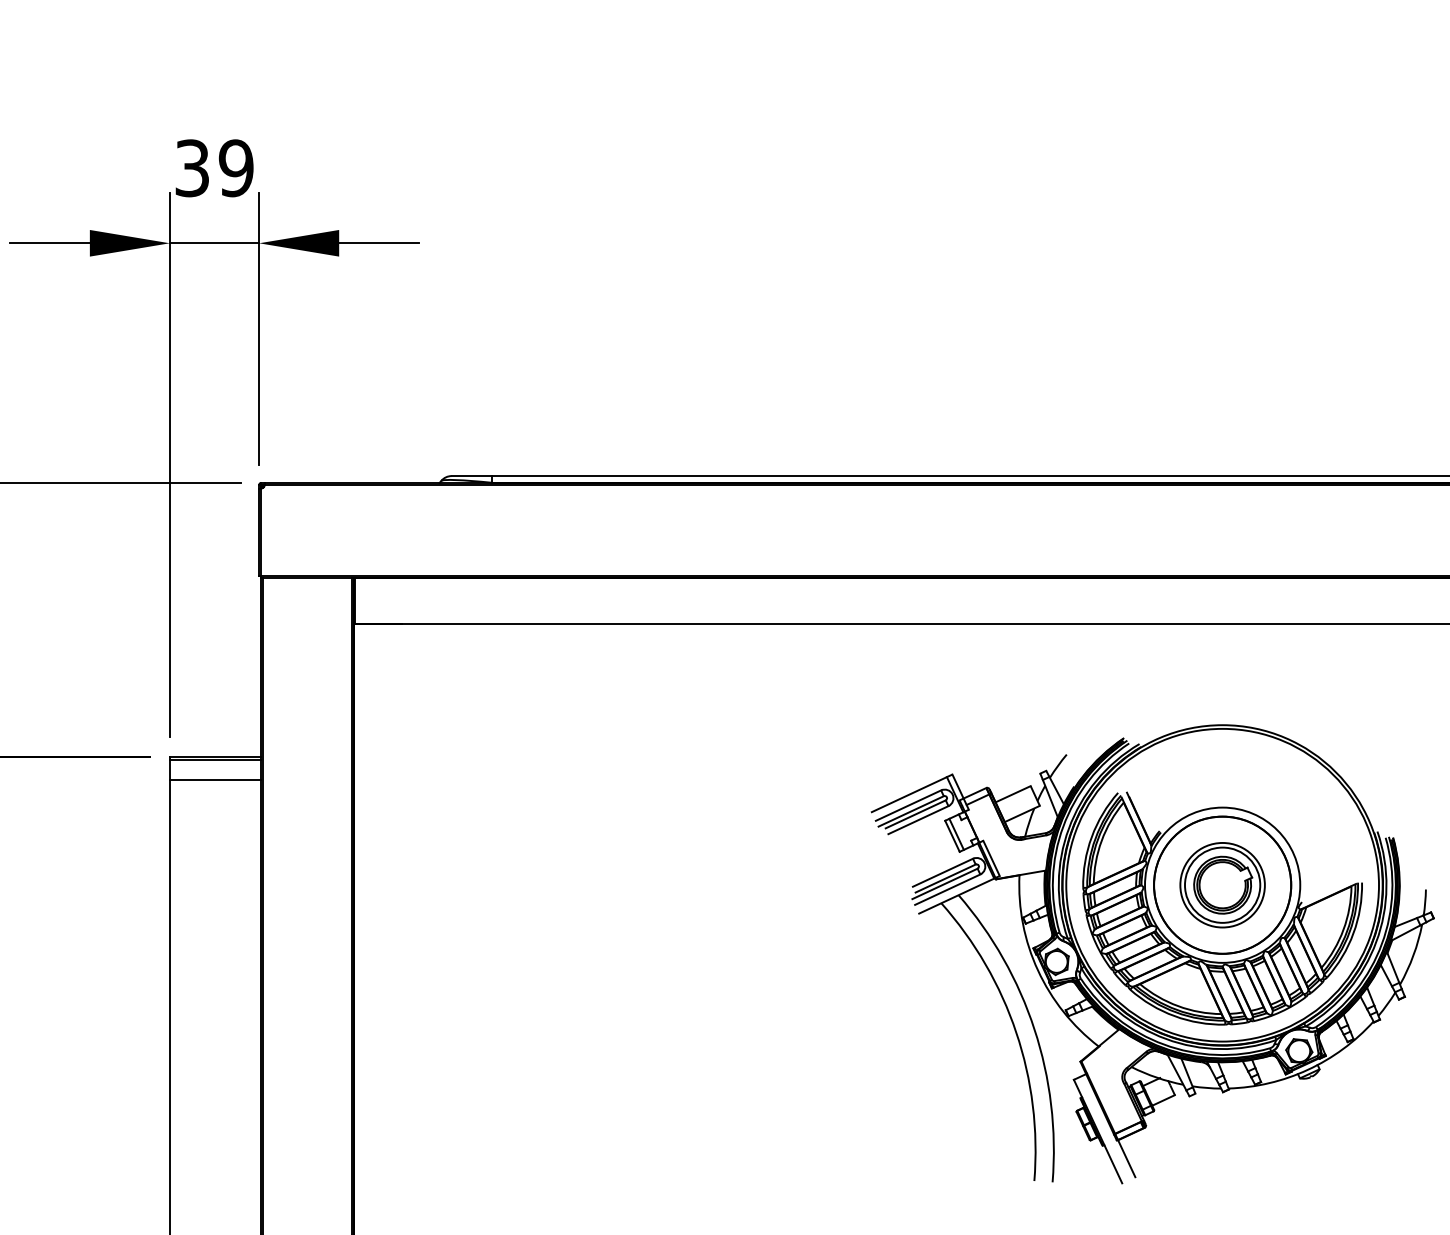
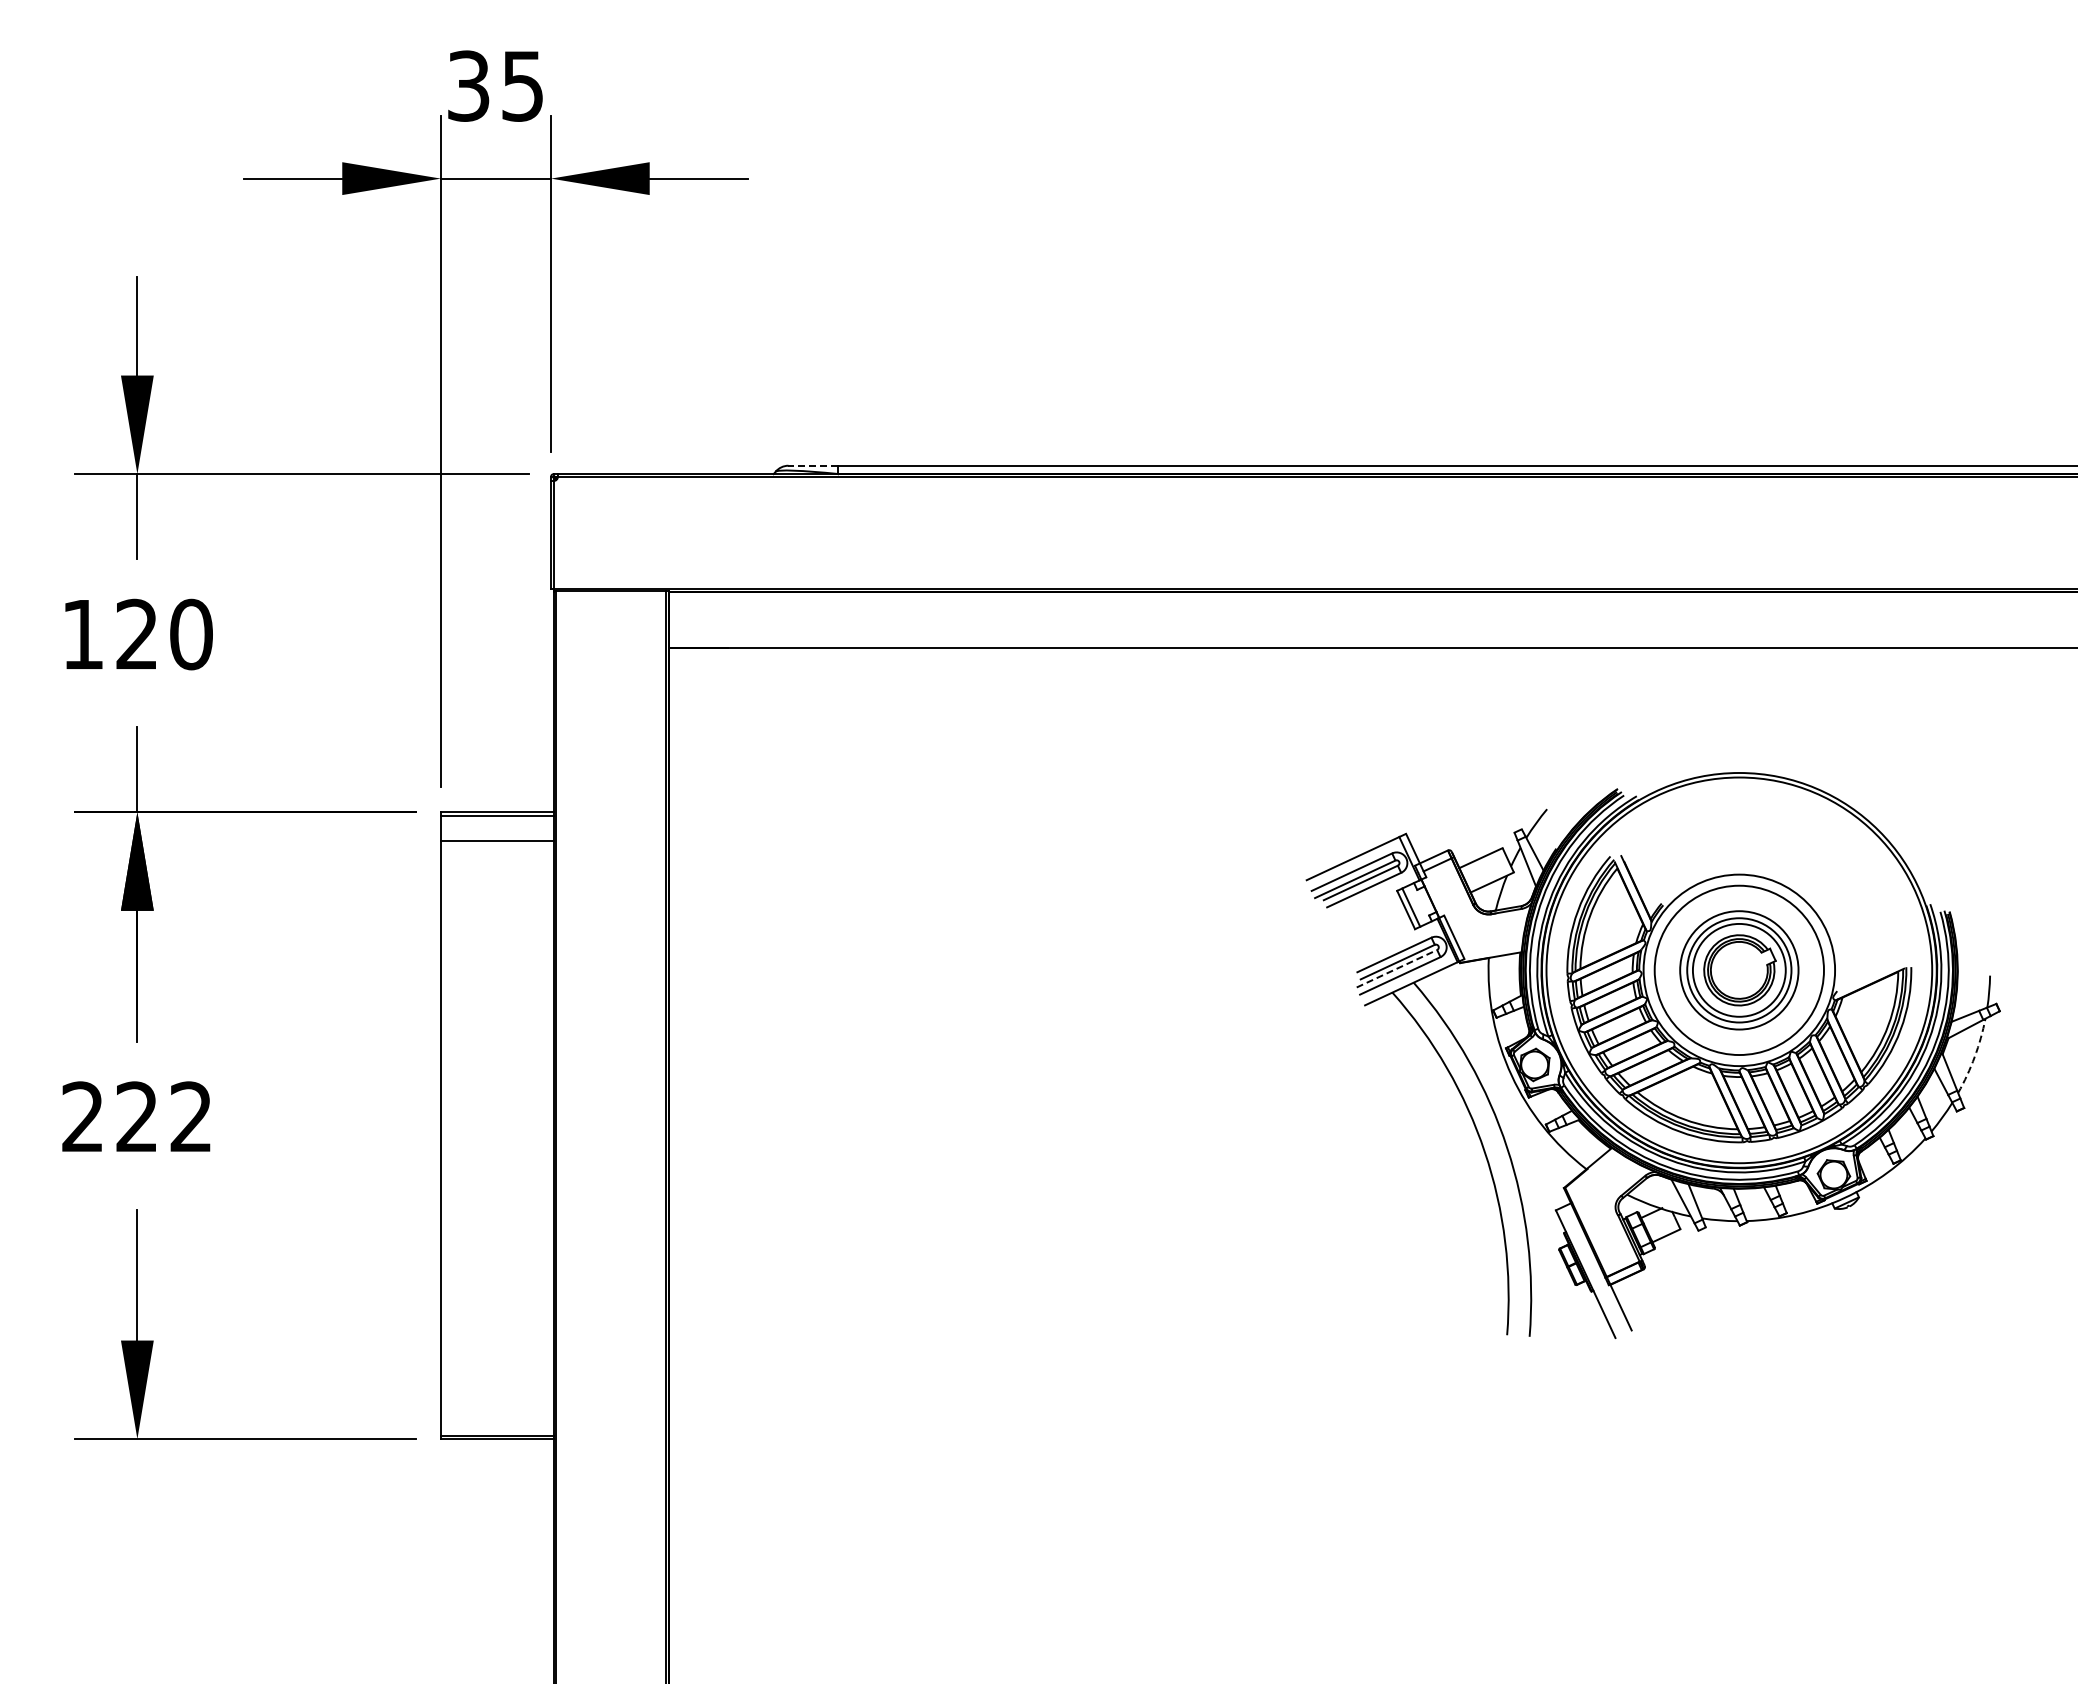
text: (236, 167) -> (522, 85), 39 -> 35
line: (471, 475) -> (813, 465), solid -> dashed
line: (945, 883) -> (1397, 968), solid -> dashed
circle: (1221, 884) -> (1738, 969), size x0.7
arc: (1413, 955) -> (1974, 1056), solid -> dashed

